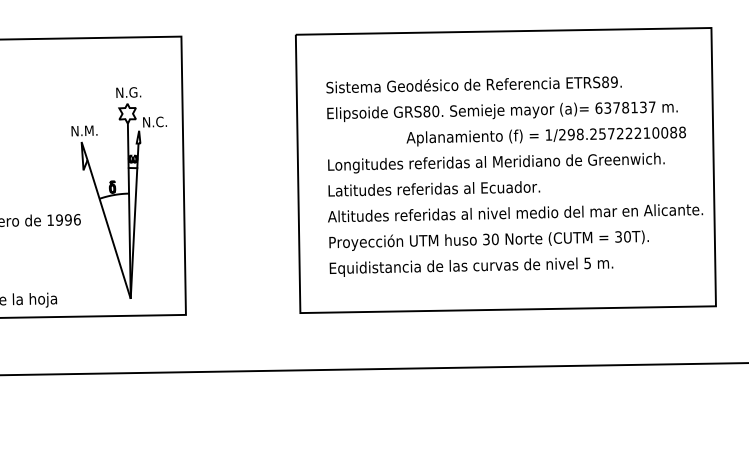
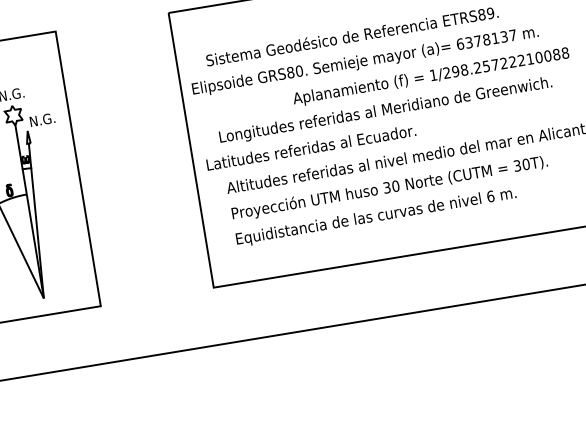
text: (502, 111) -> (365, 61), moved
text: (164, 121) -> (51, 118), N.C. -> N.G.
text: (434, 188) -> (311, 147), moved
text: (587, 263) -> (490, 196), 5 -> 6

